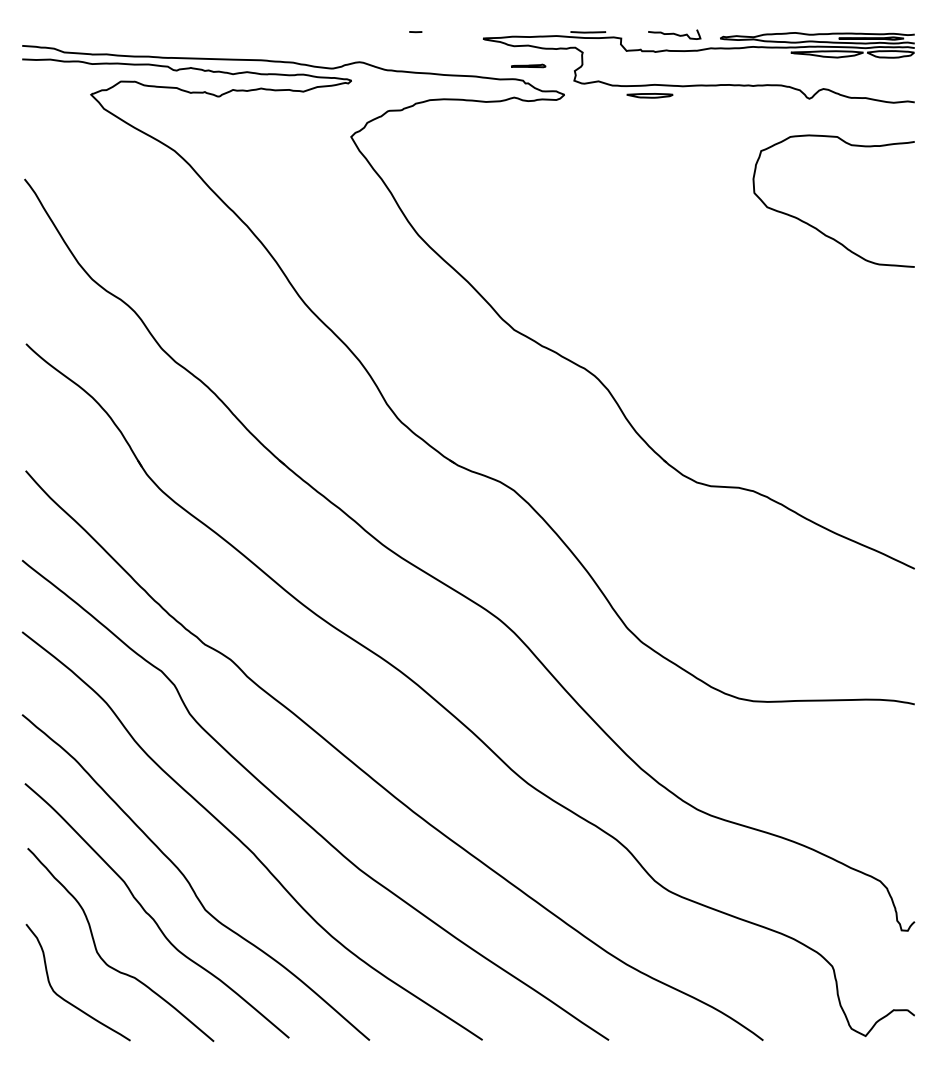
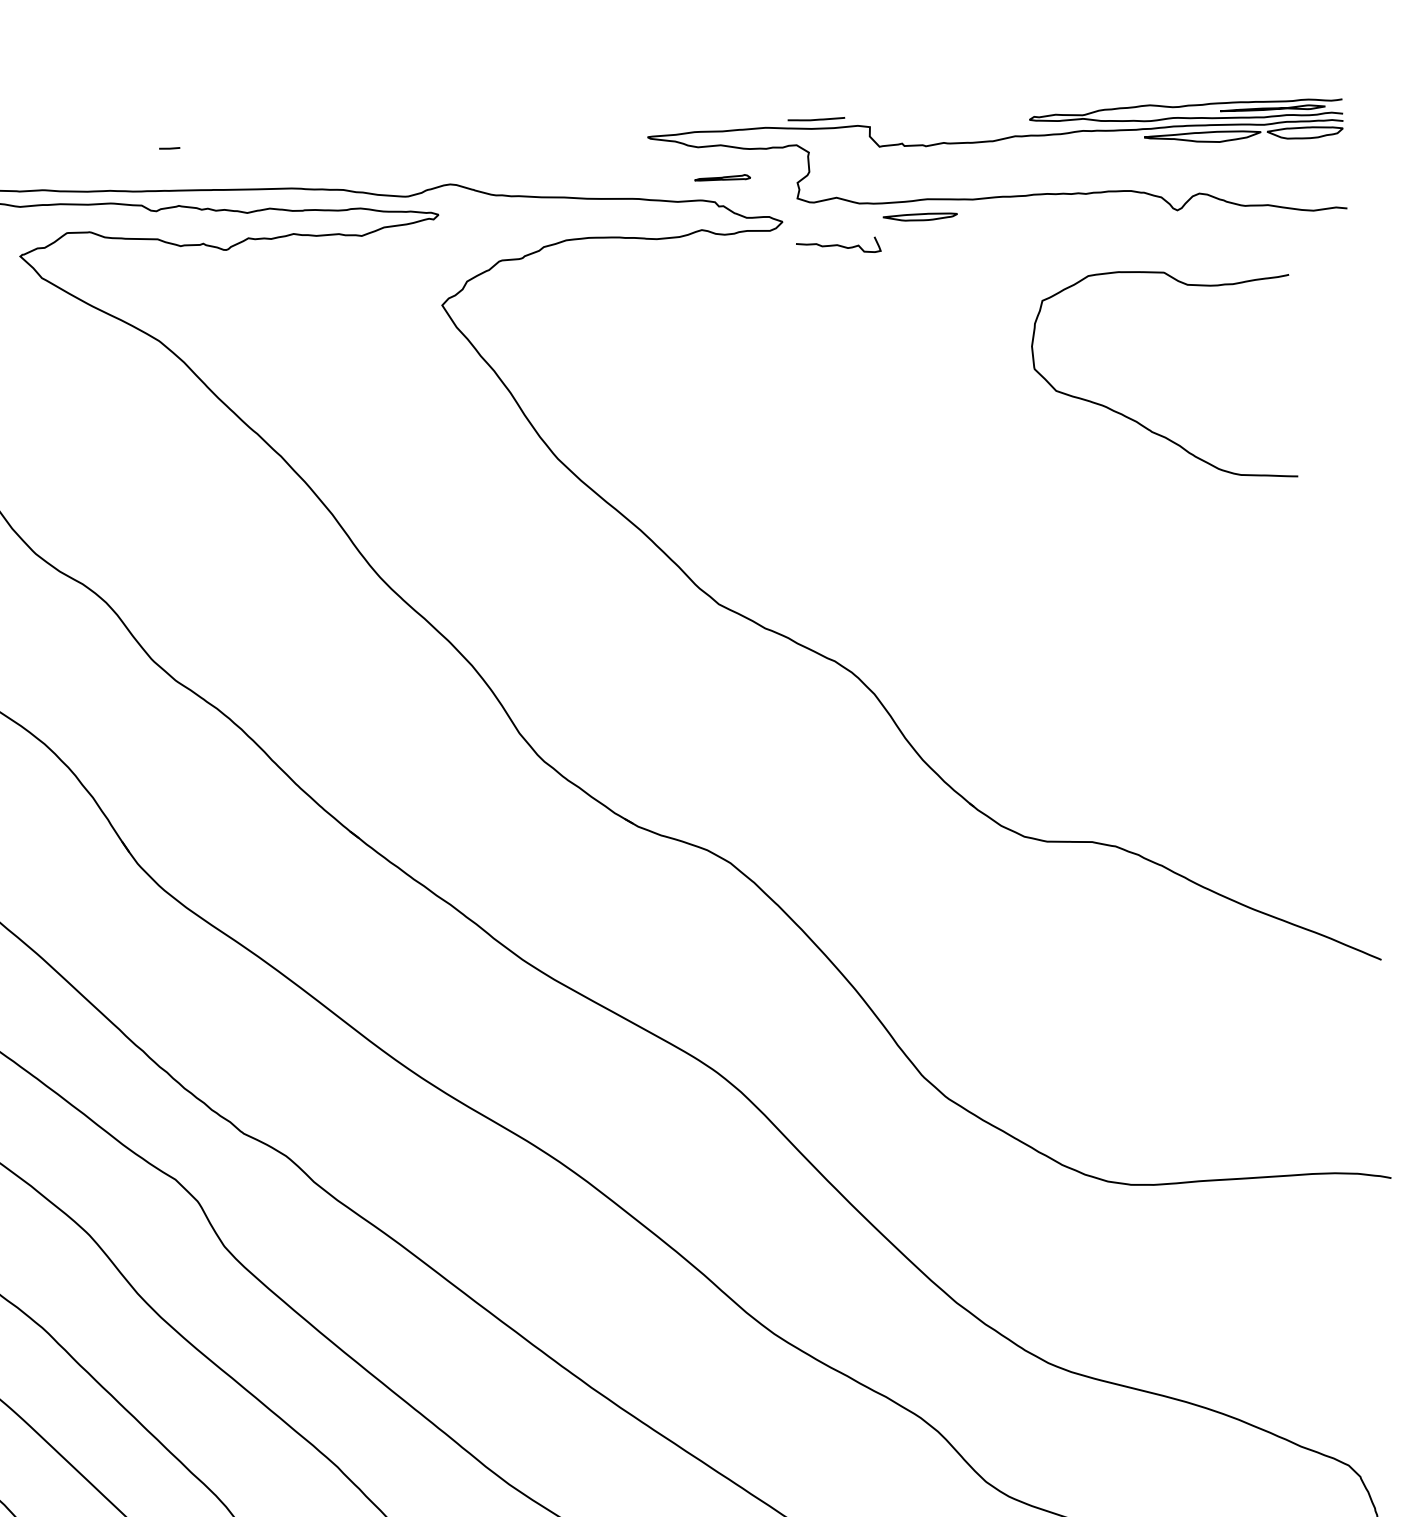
line: (415, 32) -> (169, 149), moved
curve: (674, 34) -> (838, 246), moved
curve: (816, 227) -> (1137, 419), moved

